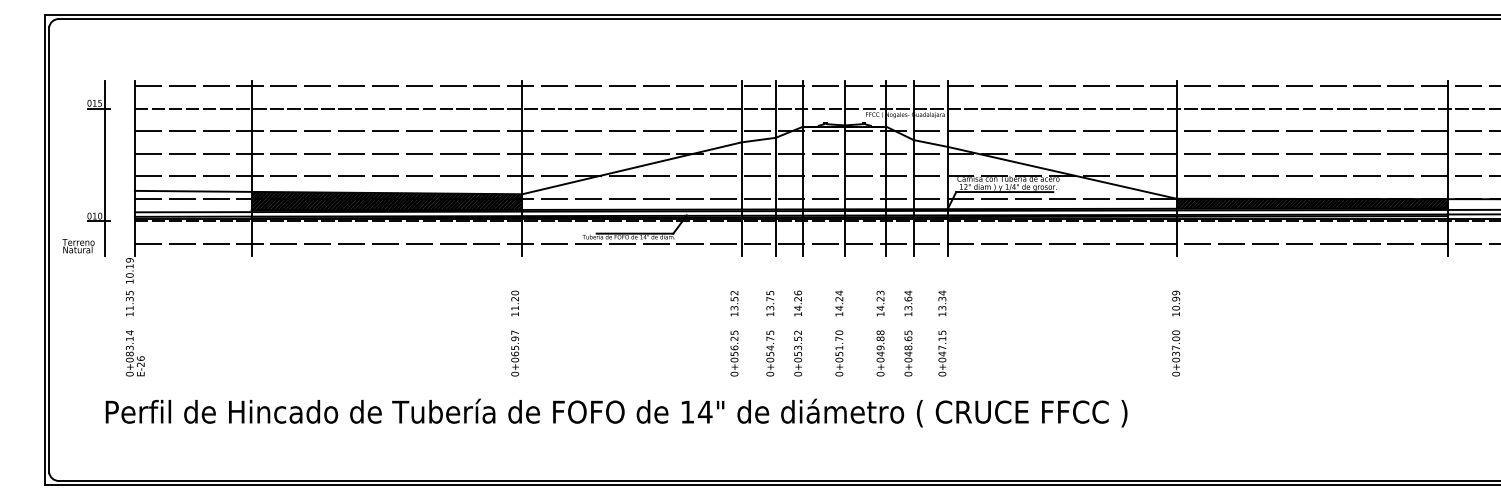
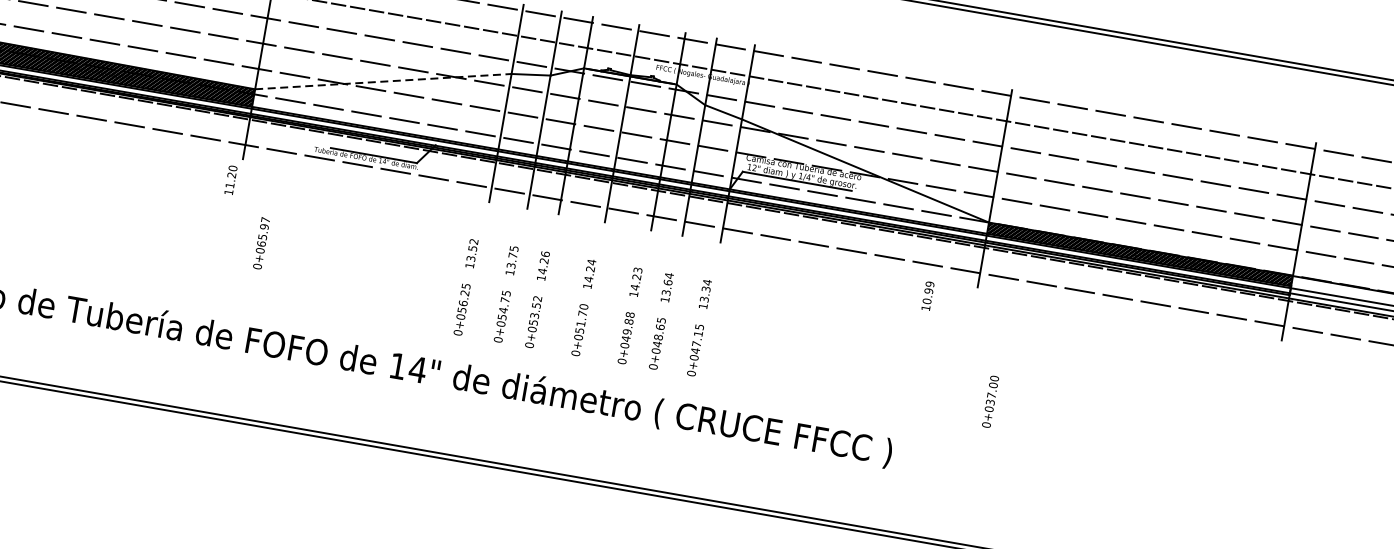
line: (632, 168) -> (383, 81), solid -> dashed
text: (514, 303) -> (230, 180), moved
text: (1176, 303) -> (928, 296), moved
text: (515, 353) -> (262, 243), moved
text: (1176, 353) -> (990, 401), moved

